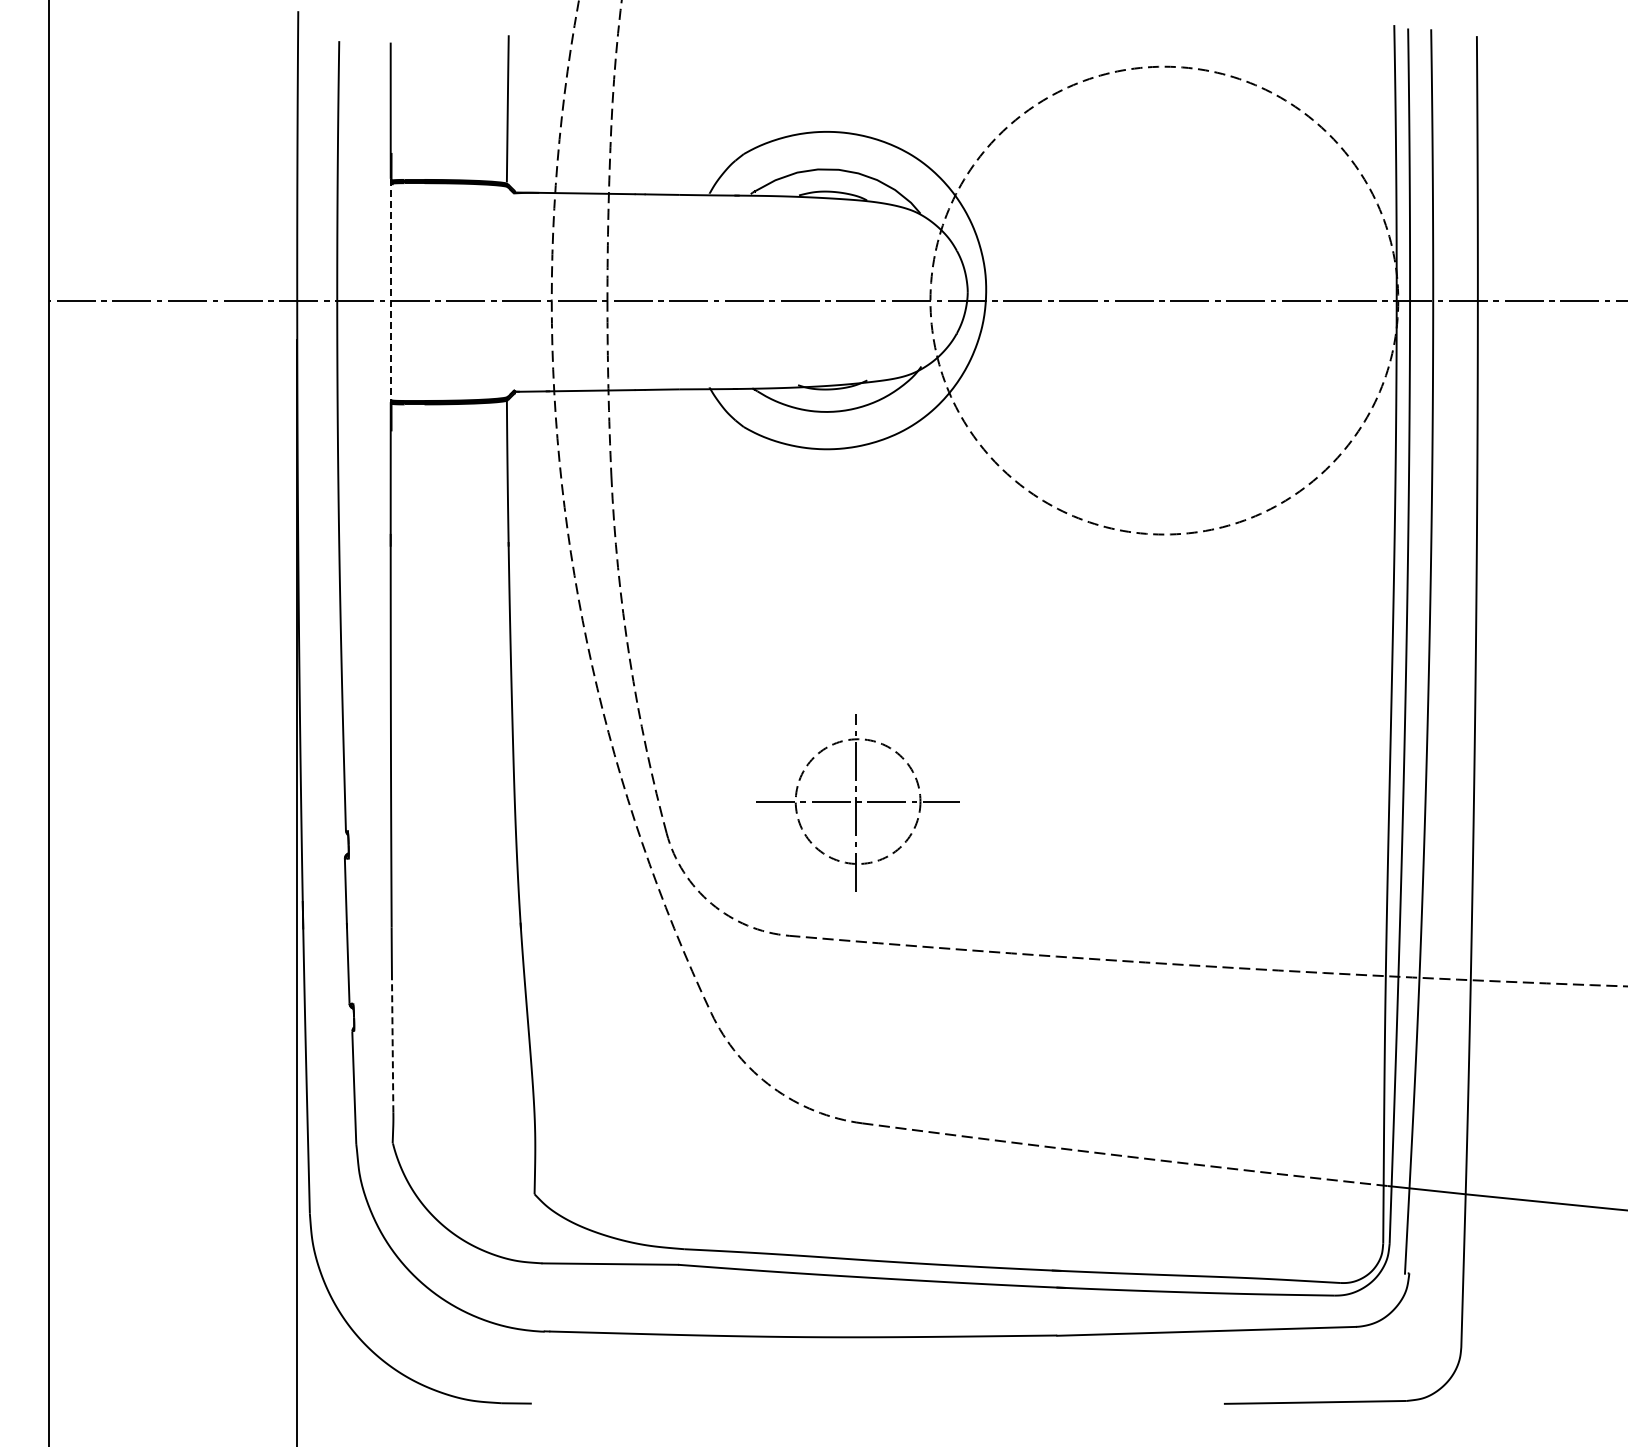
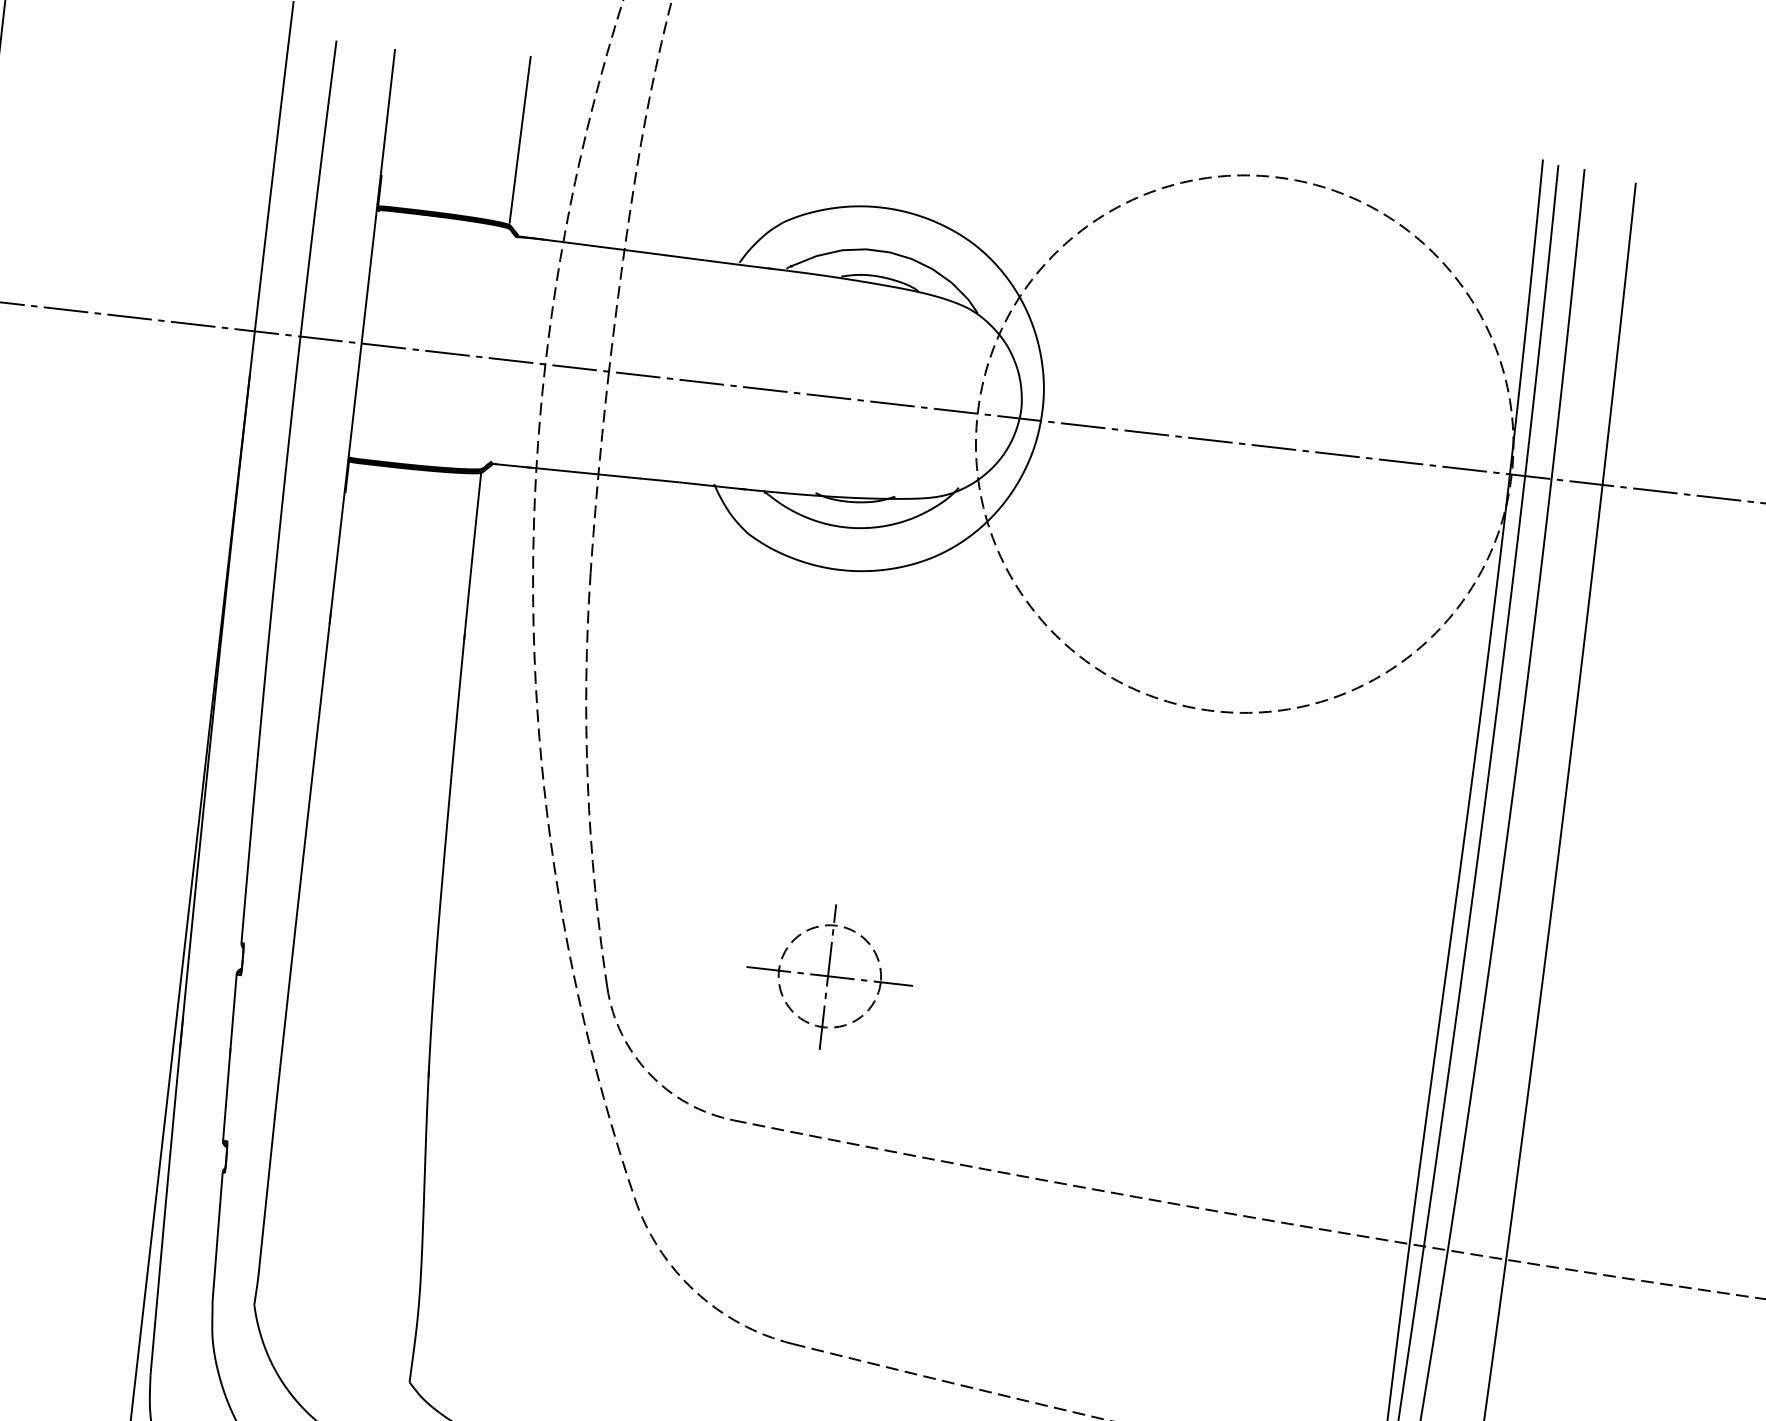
line: (390, 290) -> (362, 331), dashed -> solid
part: (857, 802) -> (829, 977), size x0.71
line: (392, 1045) -> (266, 1194), dashed -> solid

